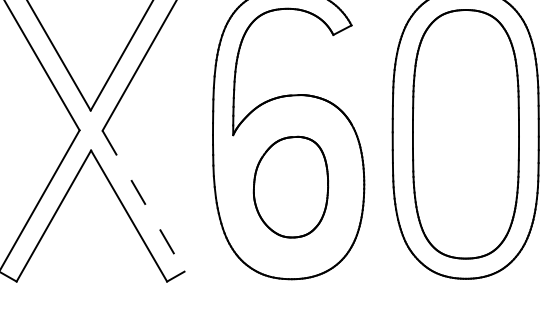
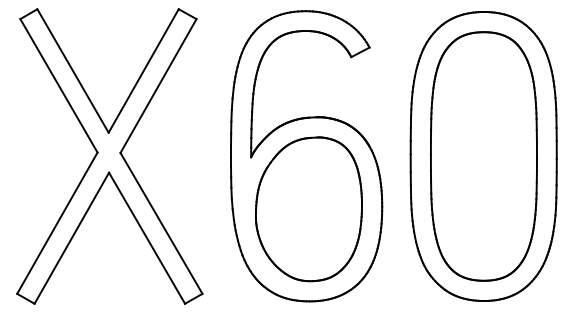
part: (290, 187) -> (308, 209), size x1.43
line: (143, 201) -> (161, 223), dashed -> solid

